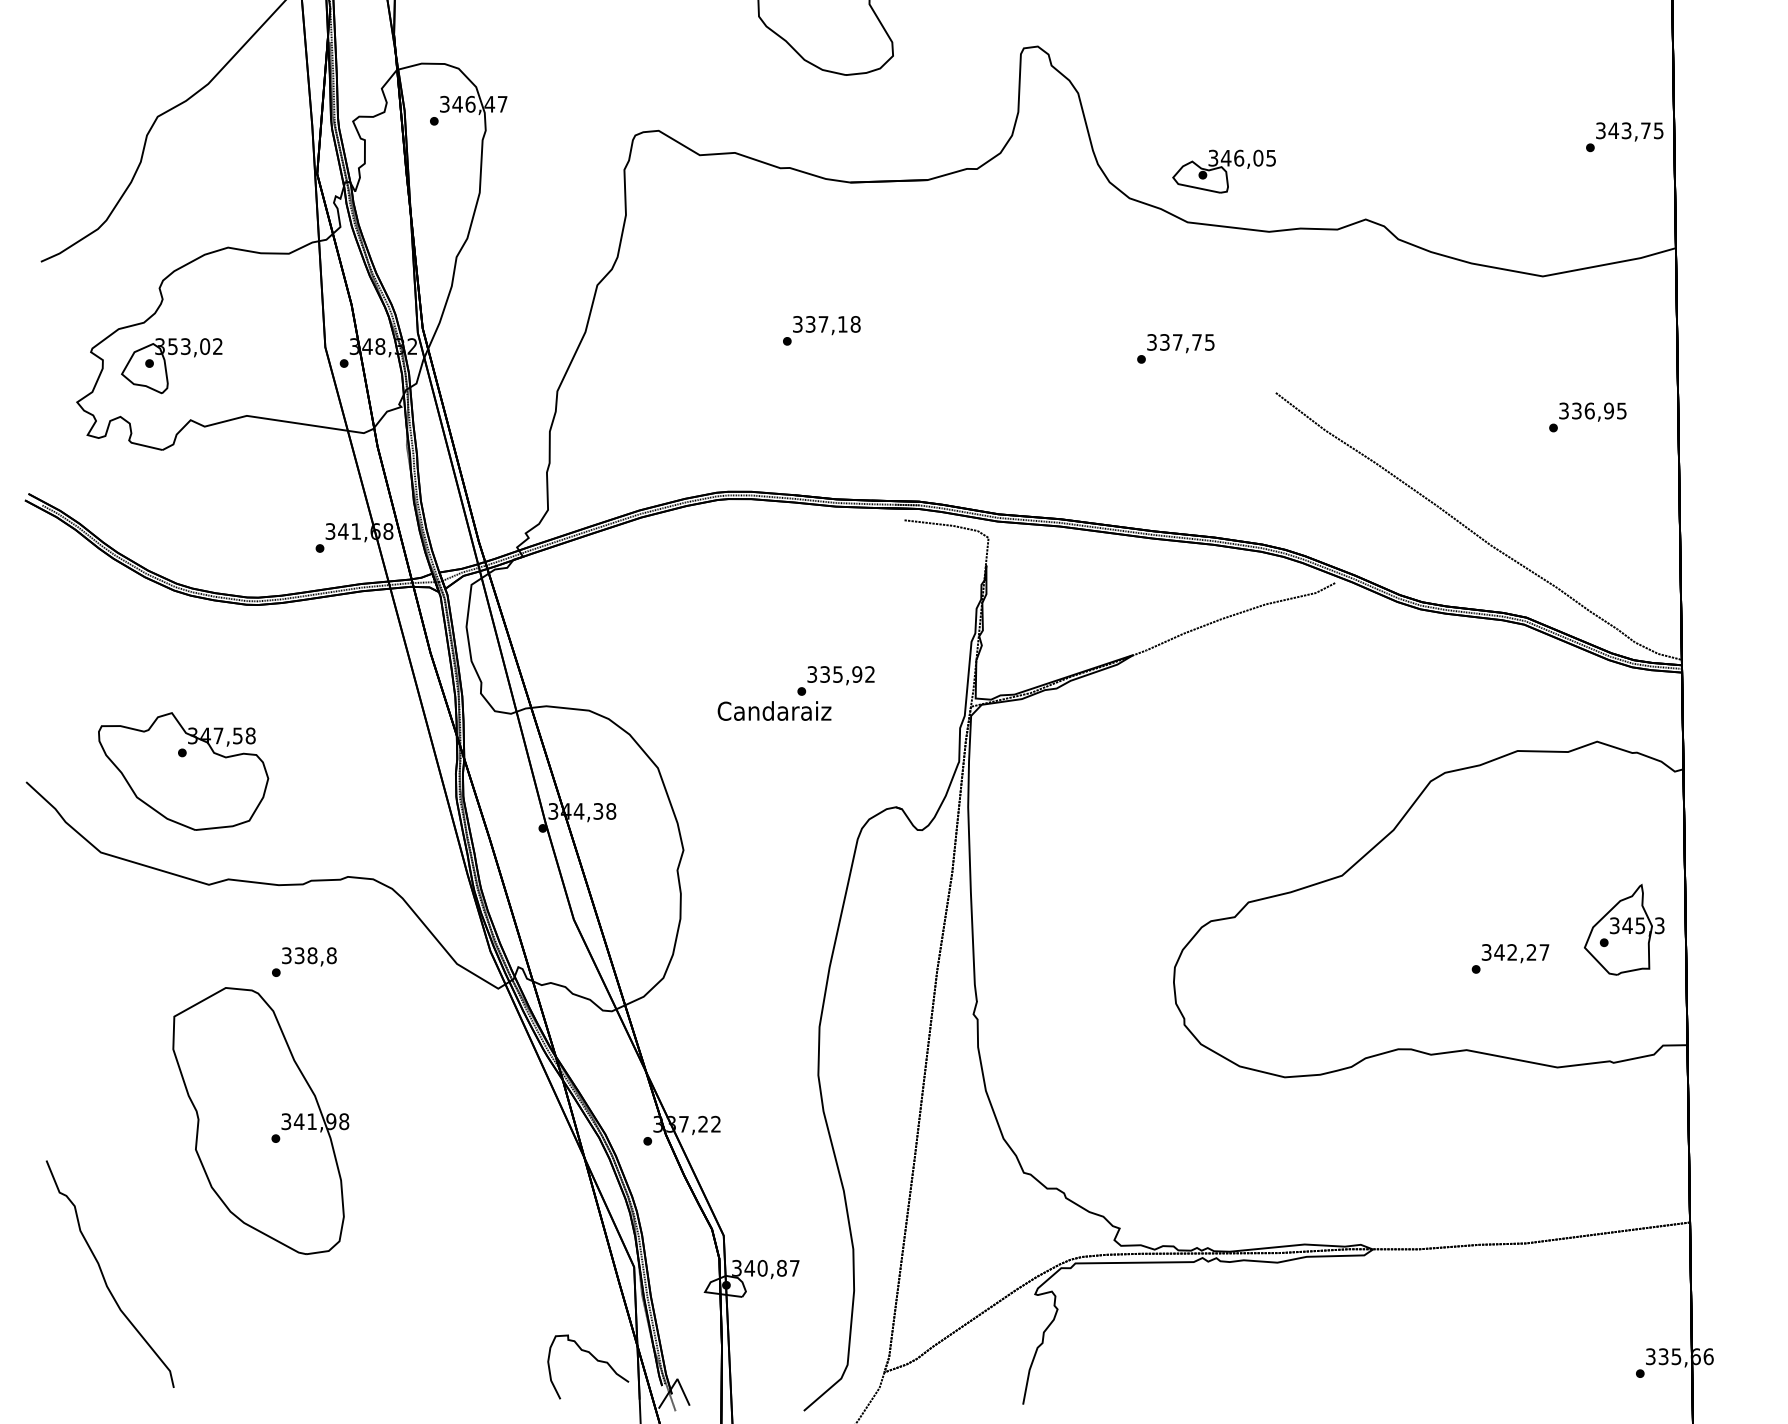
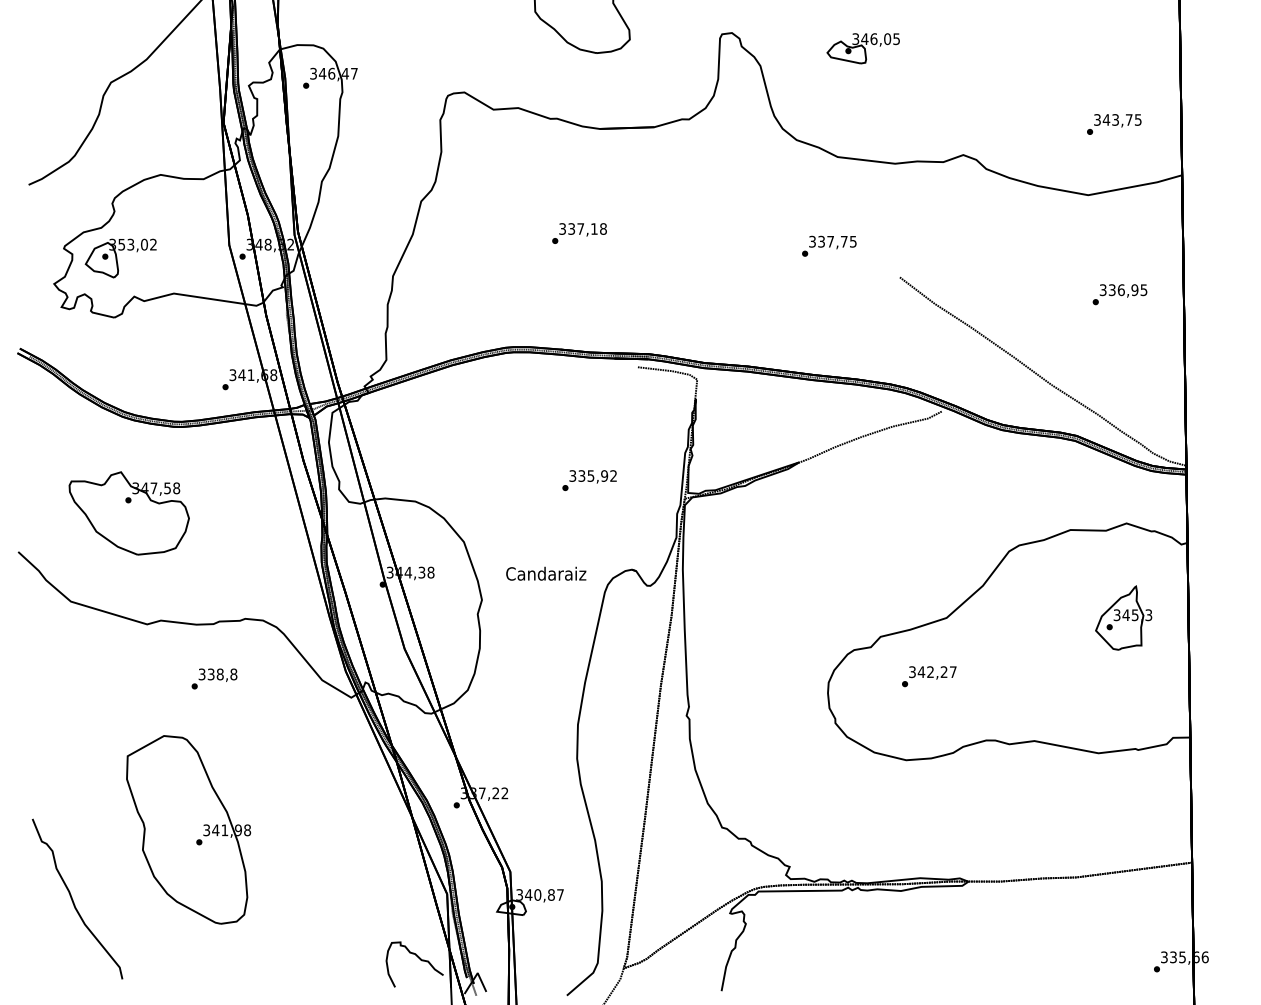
text: (1624, 137) -> (1114, 124), moved
part: (1223, 171) -> (862, 48), moved
text: (774, 710) -> (546, 573), moved
part: (183, 771) -> (129, 513), moved
part: (1624, 929) -> (1123, 617), moved
text: (1510, 958) -> (929, 676), moved
part: (260, 1121) -> (188, 830), moved

